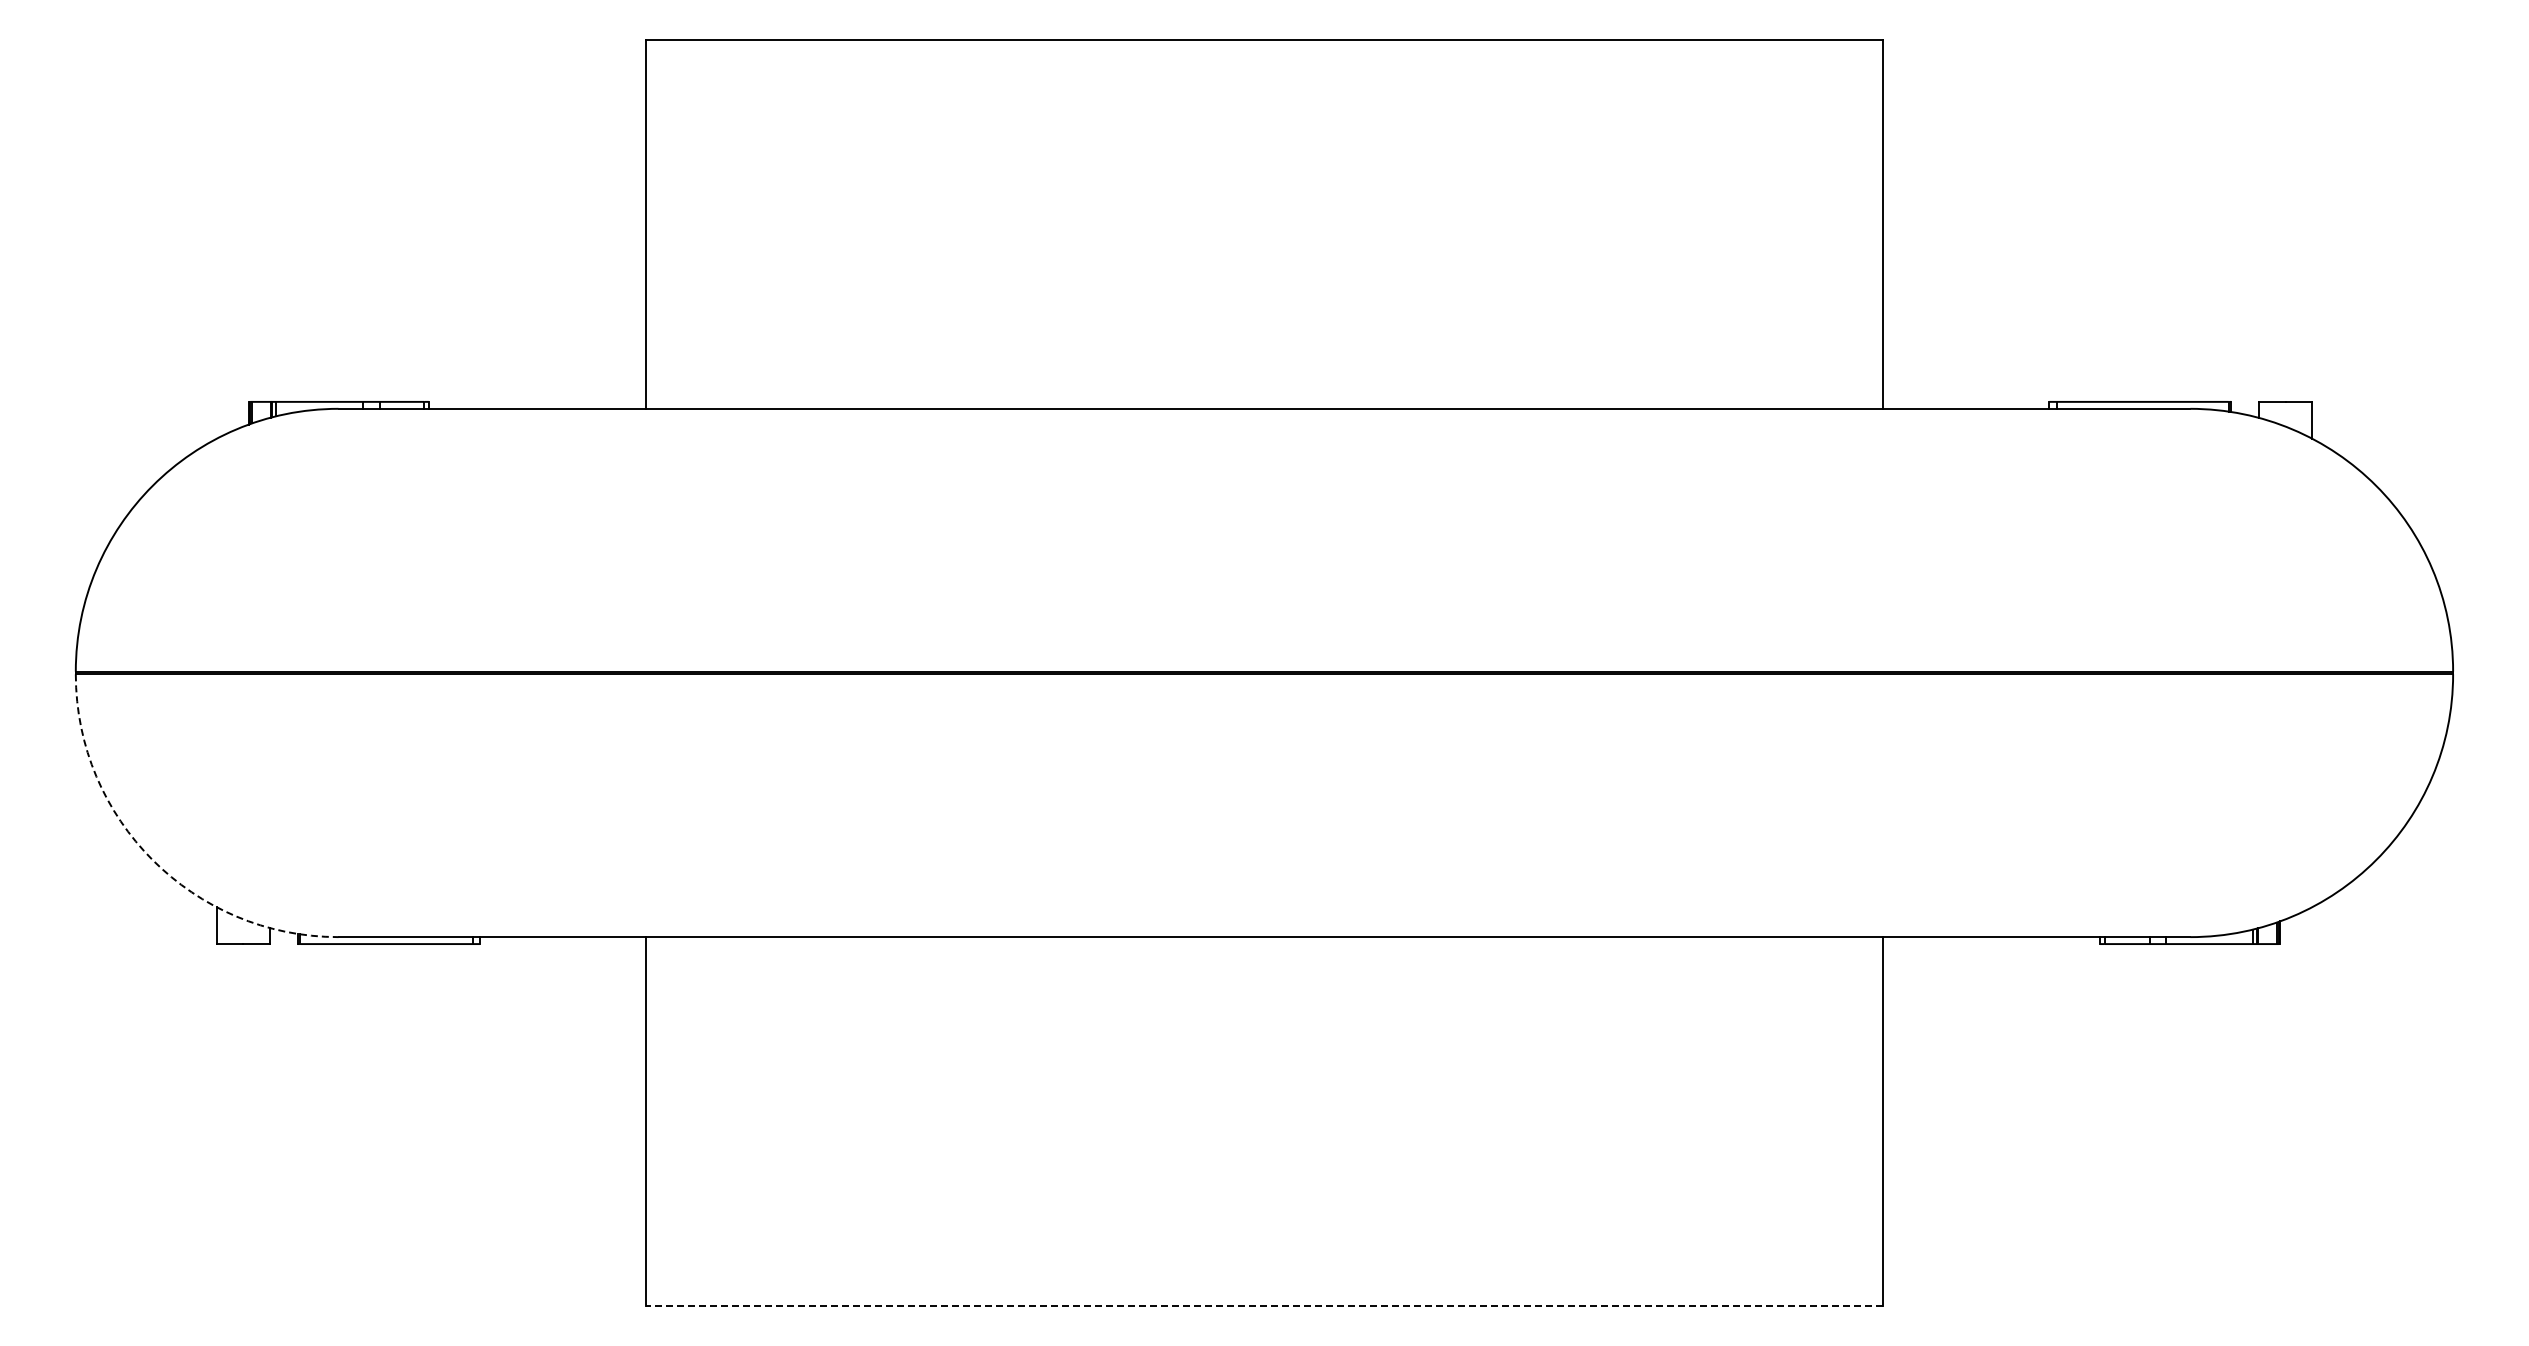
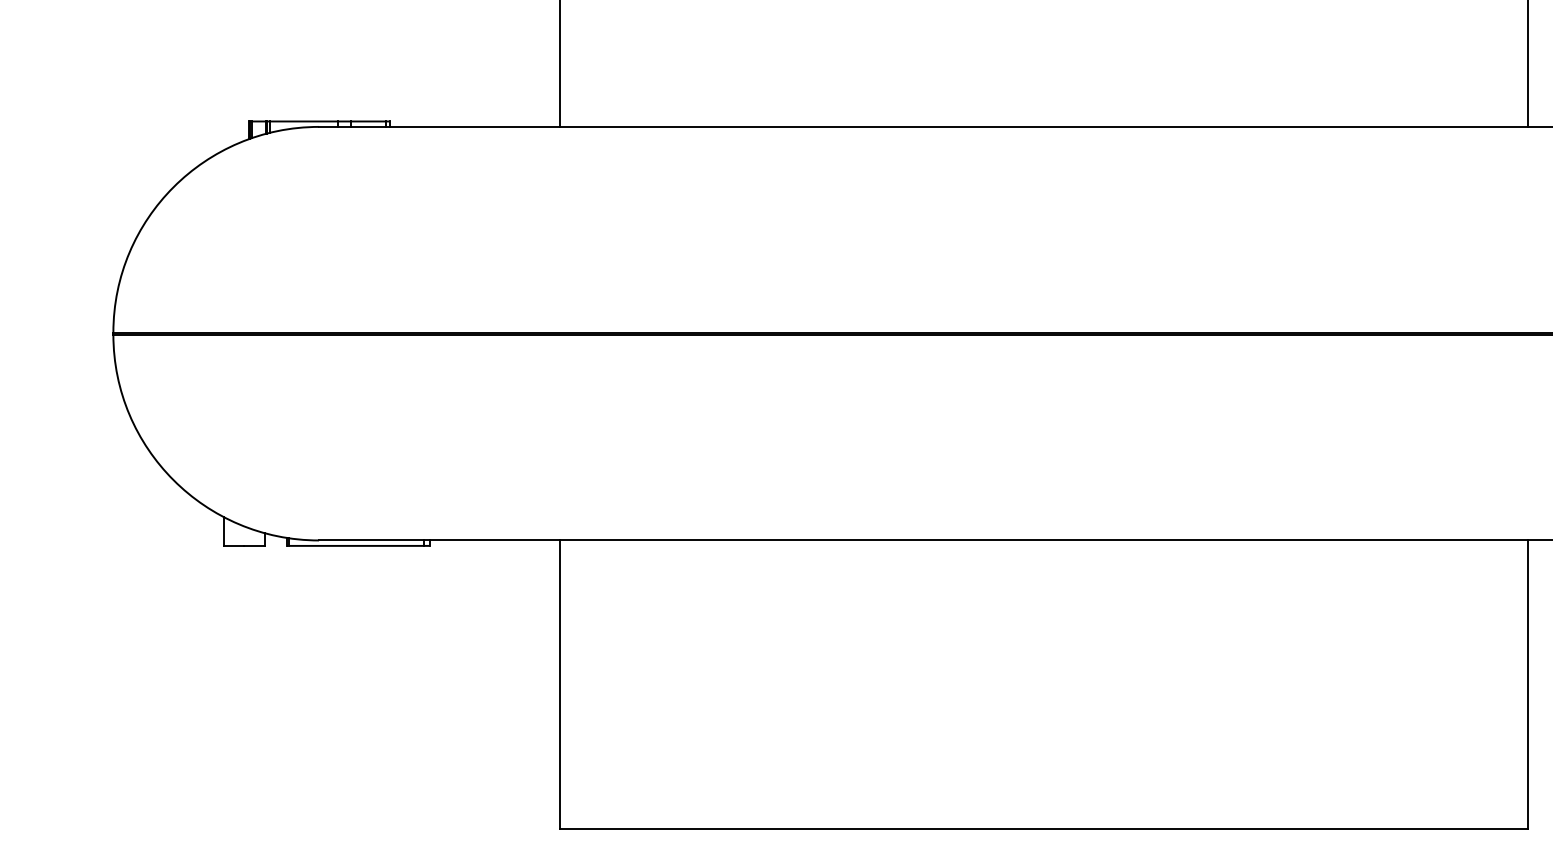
arc: (152, 860) -> (173, 480), dashed -> solid
line: (1264, 1305) -> (1043, 828), dashed -> solid

